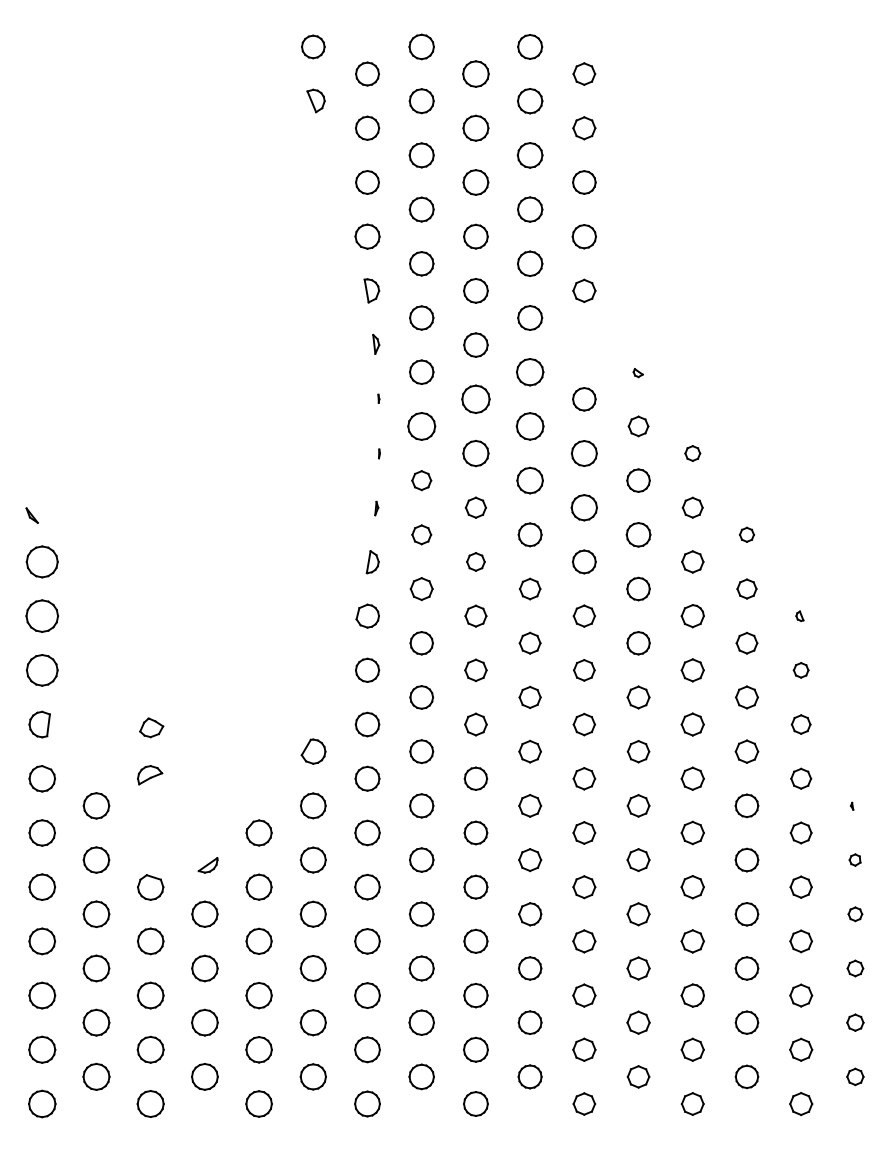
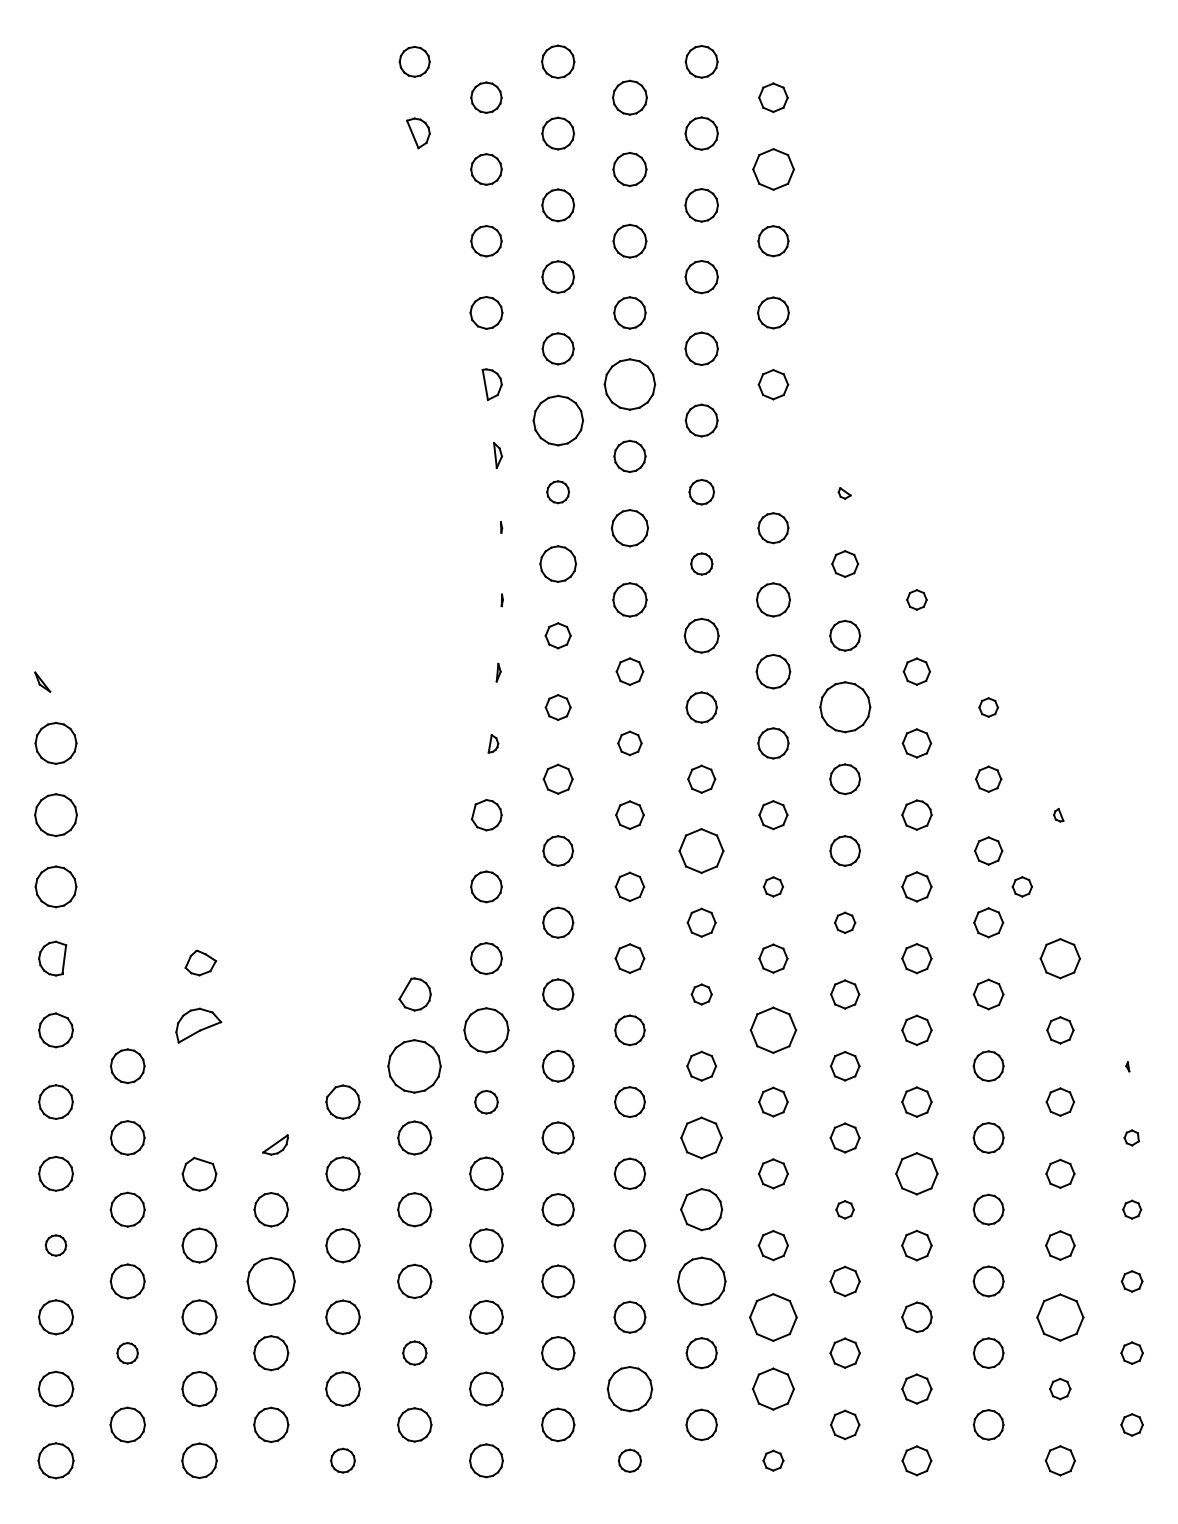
part: (583, 128) -> (772, 169), size x1.4
part: (475, 290) -> (629, 384), size x1.6
part: (421, 317) -> (557, 420), size x1.6
part: (421, 371) -> (557, 491), size x0.7
part: (530, 371) -> (701, 491), size x0.7
part: (530, 426) -> (701, 563), size x0.6
part: (638, 534) -> (844, 707), size x1.6
part: (372, 562) -> (493, 743), size x0.6
part: (530, 642) -> (701, 850), size x1.6
part: (584, 670) -> (773, 886), size x0.7
part: (800, 670) -> (1021, 886), moved
part: (638, 697) -> (844, 922), size x0.7
part: (801, 724) -> (1060, 958), size x1.6
part: (530, 751) -> (701, 994), size x0.7
part: (149, 775) -> (198, 1025), size x1.4
part: (367, 778) -> (486, 1030), size x1.4
part: (584, 778) -> (773, 1030), size x1.6
part: (313, 805) -> (414, 1065), size x1.6
part: (367, 833) -> (486, 1102), size x0.7
part: (530, 859) -> (701, 1137), size x1.4
part: (692, 886) -> (916, 1173), size x1.4
part: (530, 914) -> (701, 1209), size x1.4
part: (638, 914) -> (844, 1209), size x0.6
part: (41, 941) -> (55, 1245), size x0.6
part: (205, 968) -> (271, 1281), size x1.4
part: (530, 968) -> (701, 1281), size x1.6
part: (584, 994) -> (773, 1316), size x1.6
part: (801, 994) -> (1060, 1316), size x1.6
part: (96, 1022) -> (127, 1353), size x0.6
part: (313, 1022) -> (414, 1352), size x0.7
part: (475, 1049) -> (629, 1388), size x1.4
part: (584, 1049) -> (773, 1388), size x1.4
part: (800, 1049) -> (1059, 1388), size x0.7
part: (258, 1103) -> (342, 1460), size x0.7
part: (475, 1103) -> (629, 1460), size x0.7
part: (584, 1103) -> (773, 1460), size x0.7

